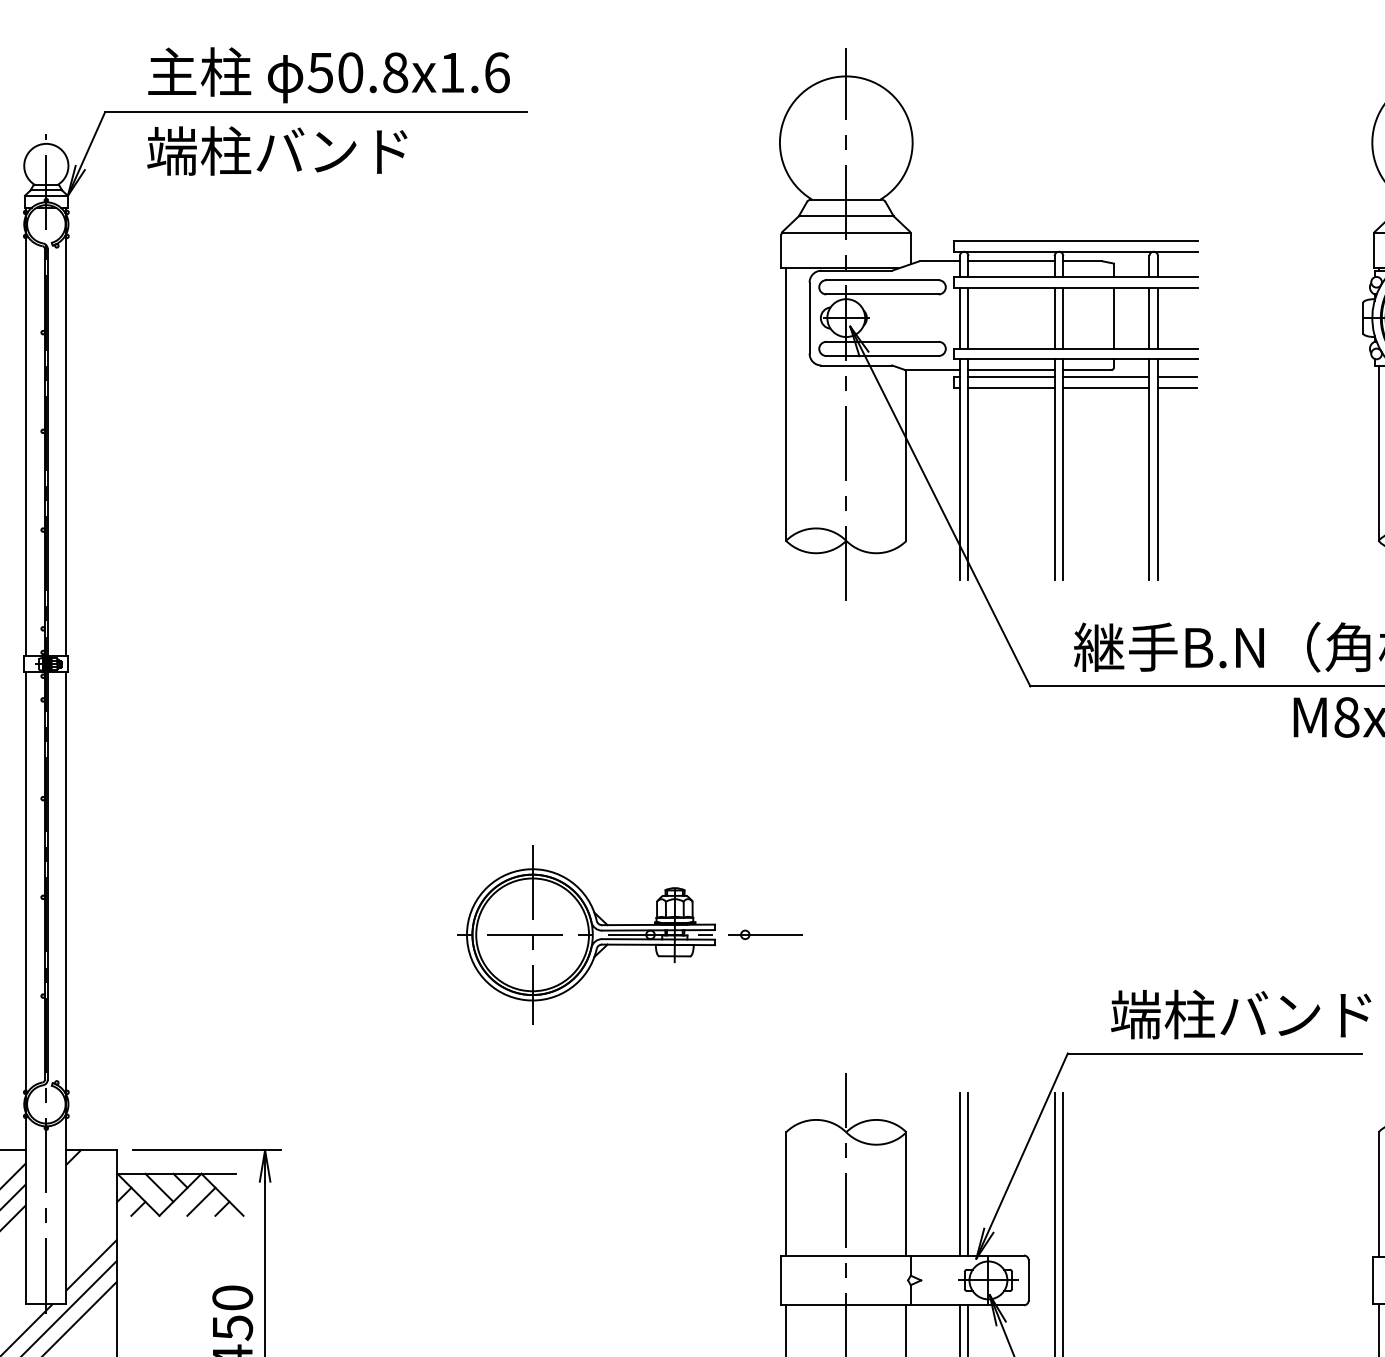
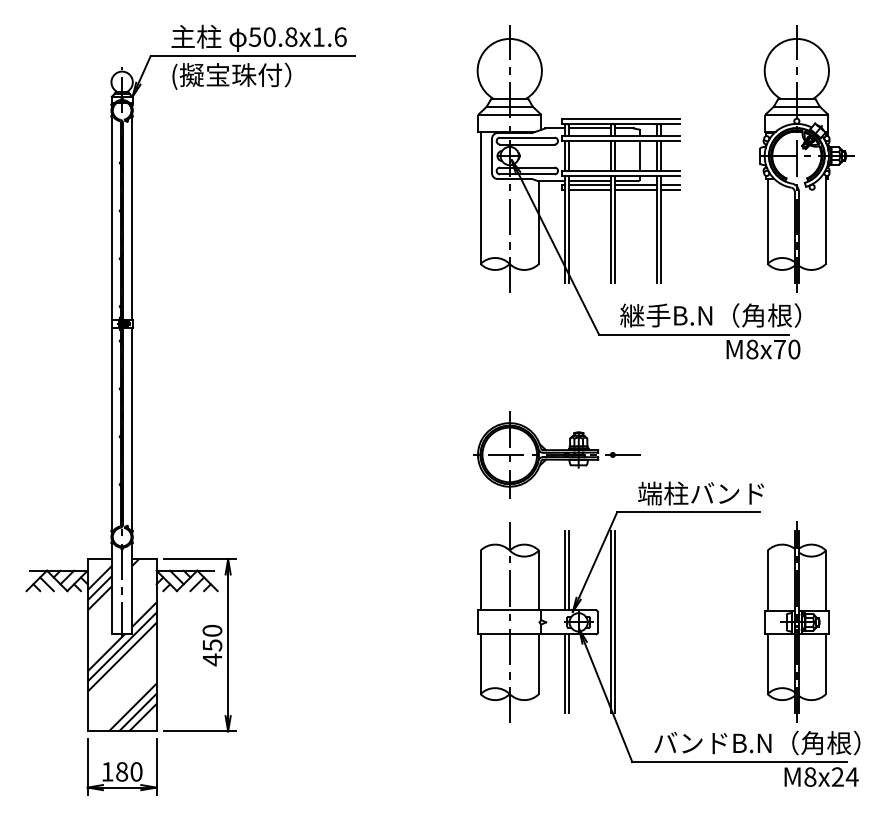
text: (276, 153) -> (233, 76), 端柱バンド -> (擬宝珠付）
part: (629, 933) -> (556, 454), moved

